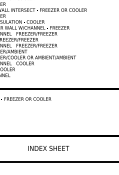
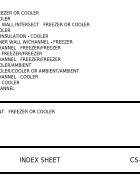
text: (49, 148) -> (40, 159), moved

